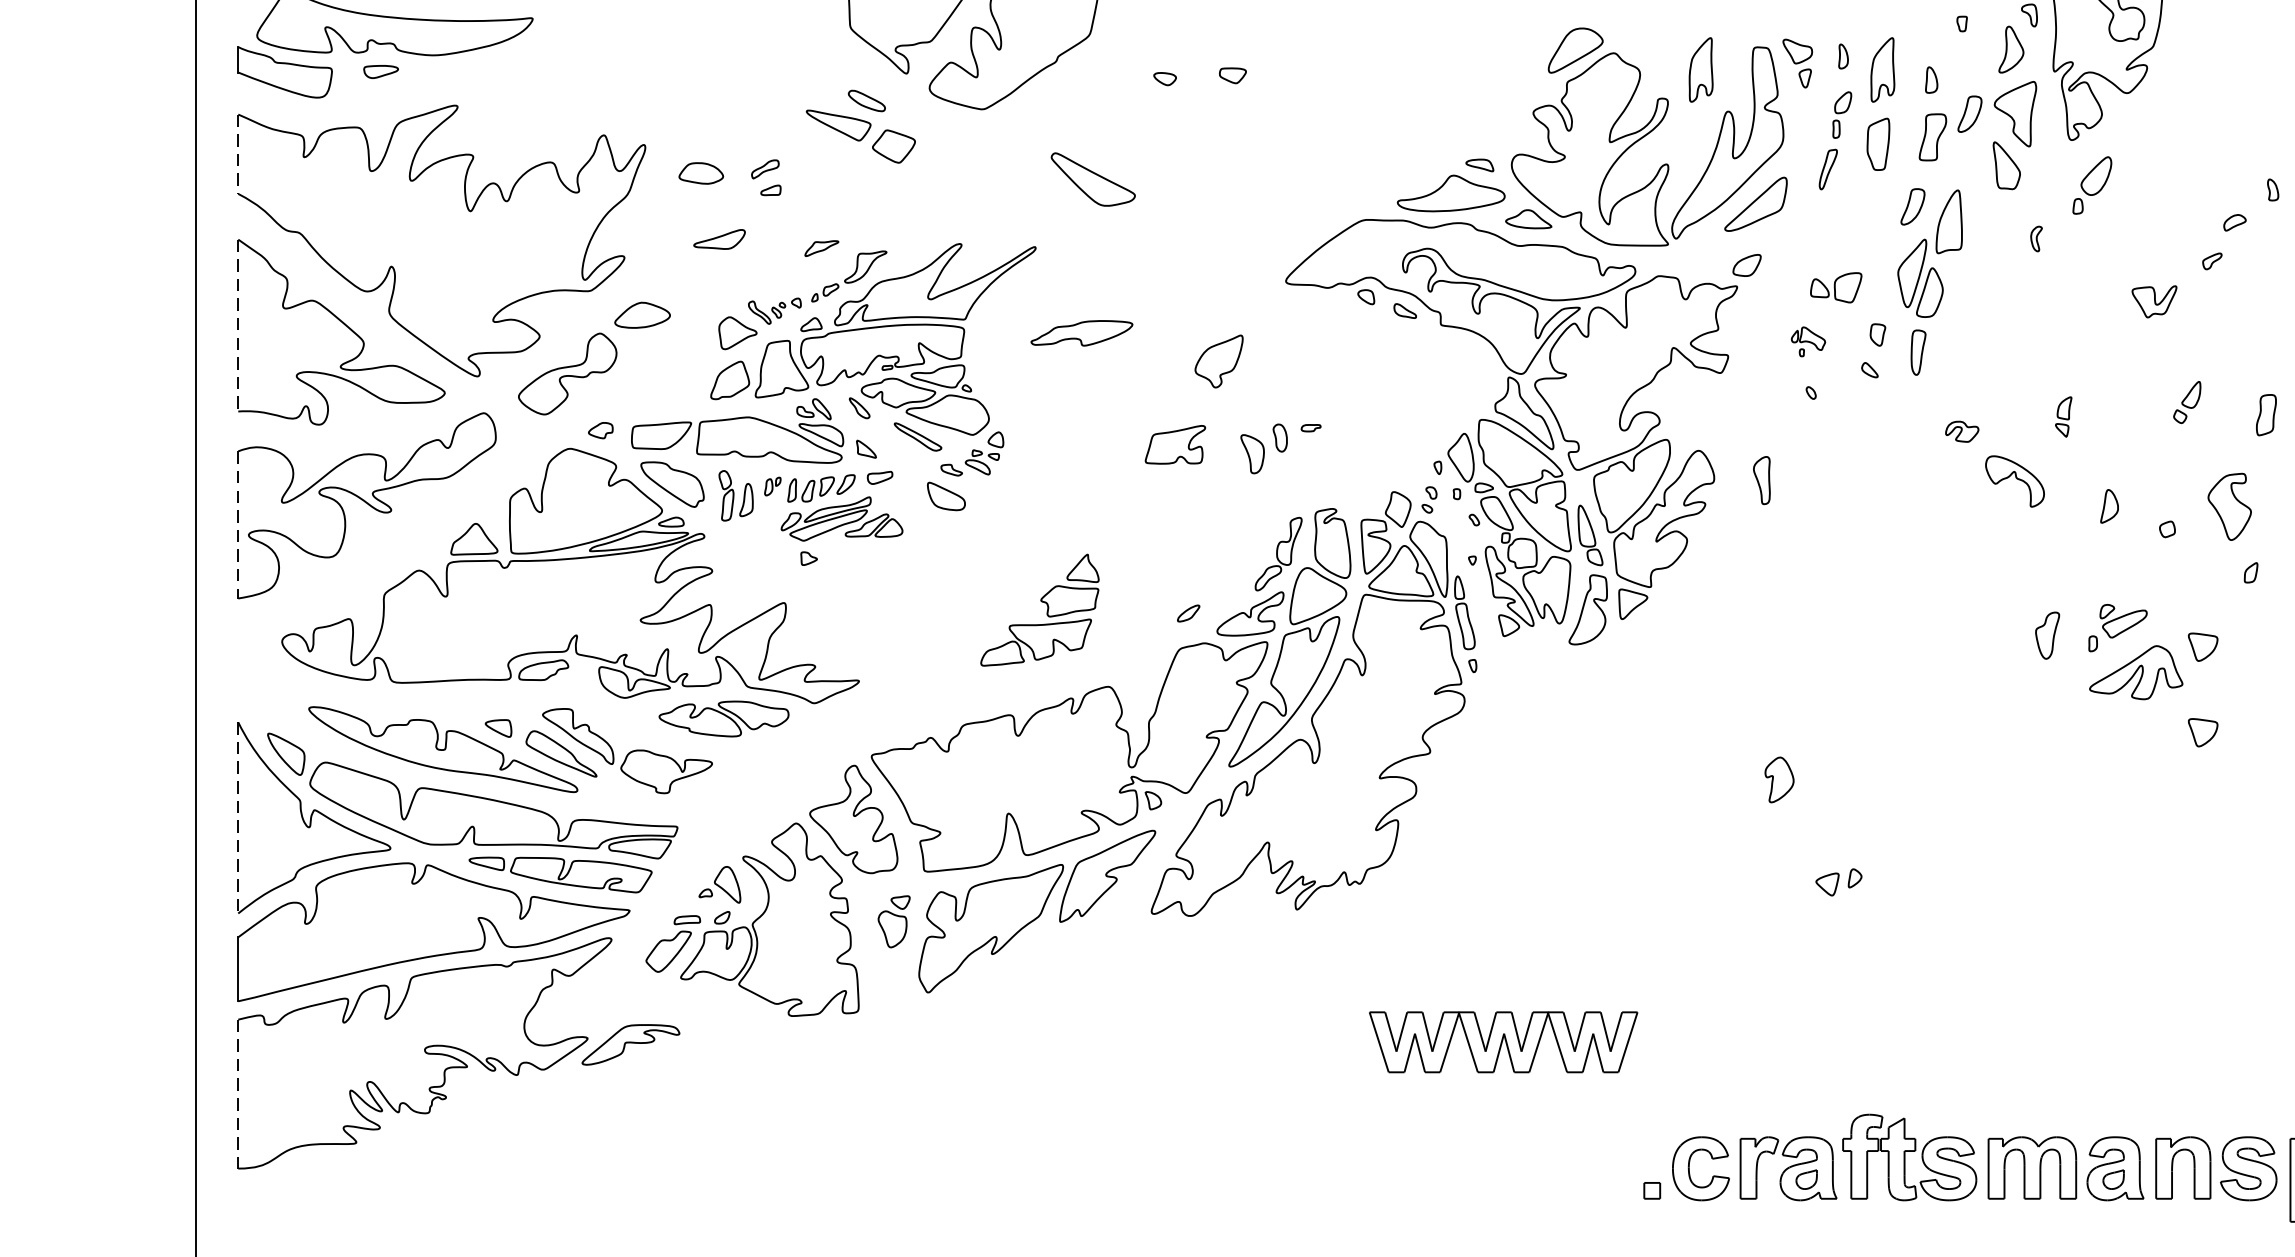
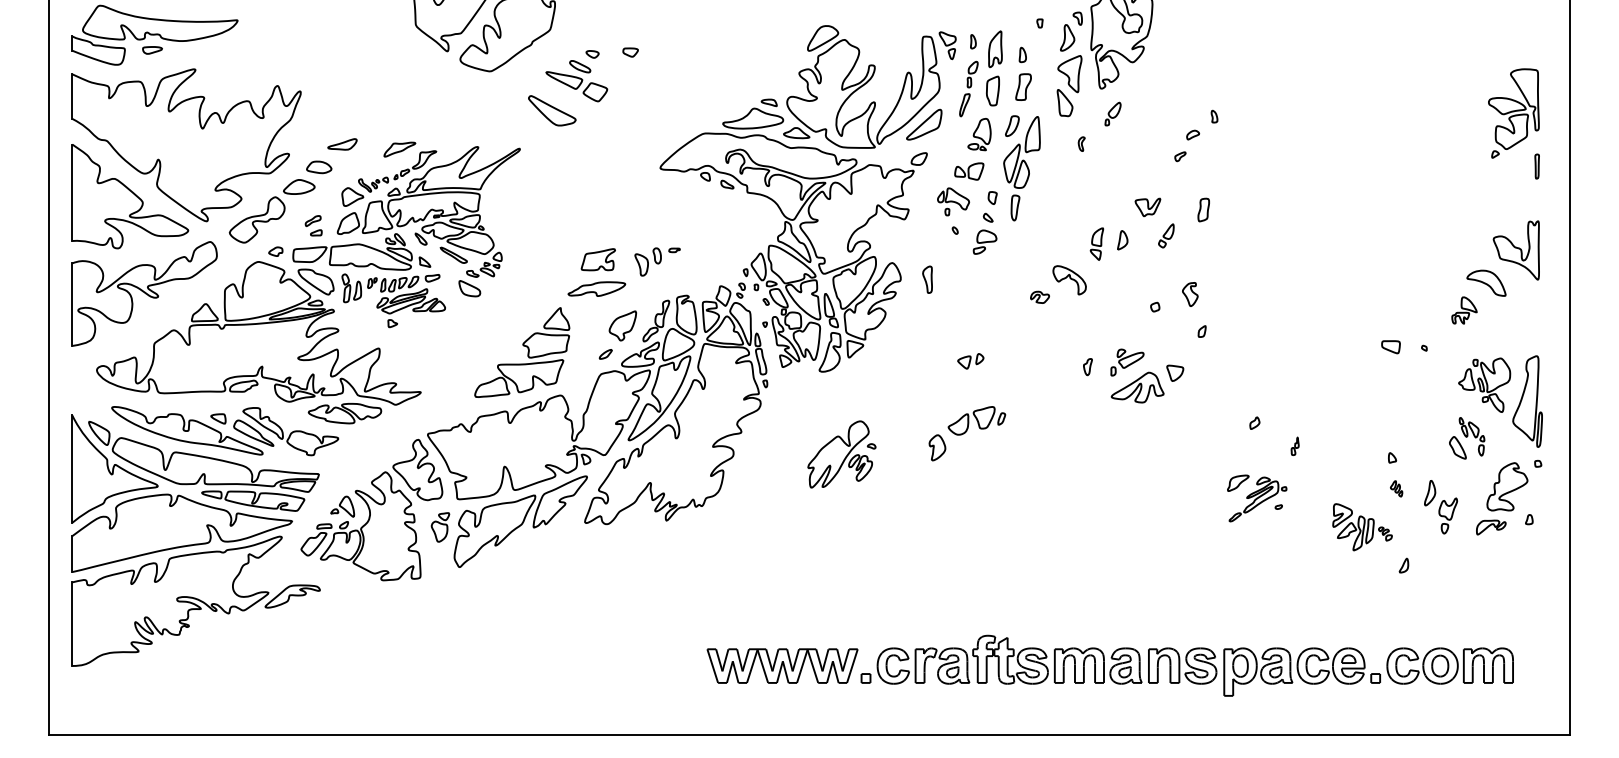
part: (1701, 68) -> (893, 48), removed
part: (1970, 113) -> (1044, 73), removed
part: (860, 127) -> (576, 81), moved
line: (238, 155) -> (72, 97), dashed -> solid
part: (701, 173) -> (319, 167), moved
part: (765, 177) -> (313, 225), moved
part: (2091, 184) -> (1112, 113), size x0.71
part: (1854, 221) -> (979, 134), added
part: (821, 248) -> (399, 149), size x1.67
part: (2153, 301) -> (1147, 207), moved
line: (238, 326) -> (72, 193), dashed -> solid
part: (1081, 332) -> (596, 288), moved
part: (1808, 341) -> (953, 201), size x1.67
part: (1218, 360) -> (622, 325), moved
part: (1863, 412) -> (984, 241), added
part: (2265, 414) -> (1203, 209), moved
part: (2062, 415) -> (1096, 243), size x1.43
part: (1961, 430) -> (1039, 296), moved
part: (2109, 506) -> (1122, 240), moved
part: (2230, 506) -> (1190, 294), size x0.62
line: (238, 526) -> (72, 305), dashed -> solid
part: (1040, 610) -> (522, 352), size x1.43
part: (2046, 636) -> (1087, 367), size x0.62
part: (1849, 731) -> (976, 420), added
part: (2203, 731) -> (1175, 420), removed
part: (1608, 791) -> (841, 454), added
line: (238, 818) -> (72, 469), dashed -> solid
part: (1838, 882) -> (970, 361), moved
part: (1503, 1041) -> (782, 665), moved
line: (238, 1094) -> (72, 624), dashed -> solid

